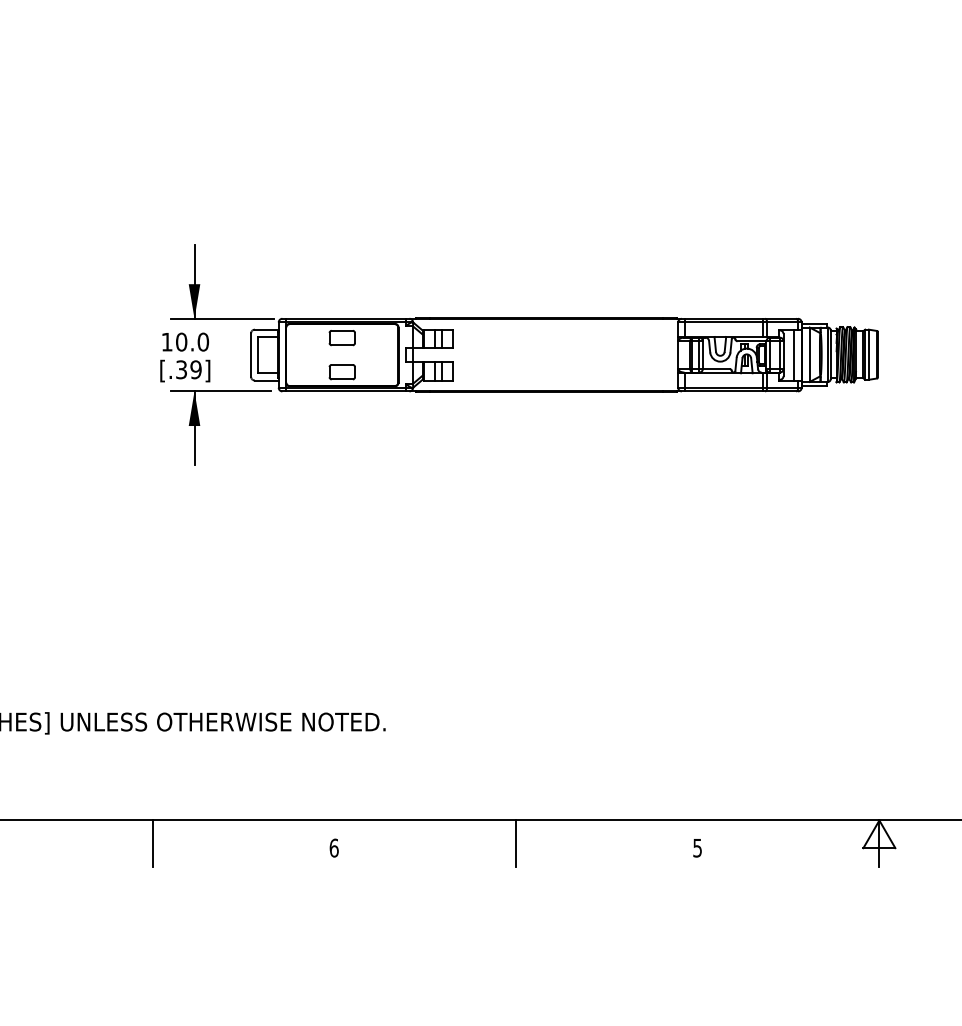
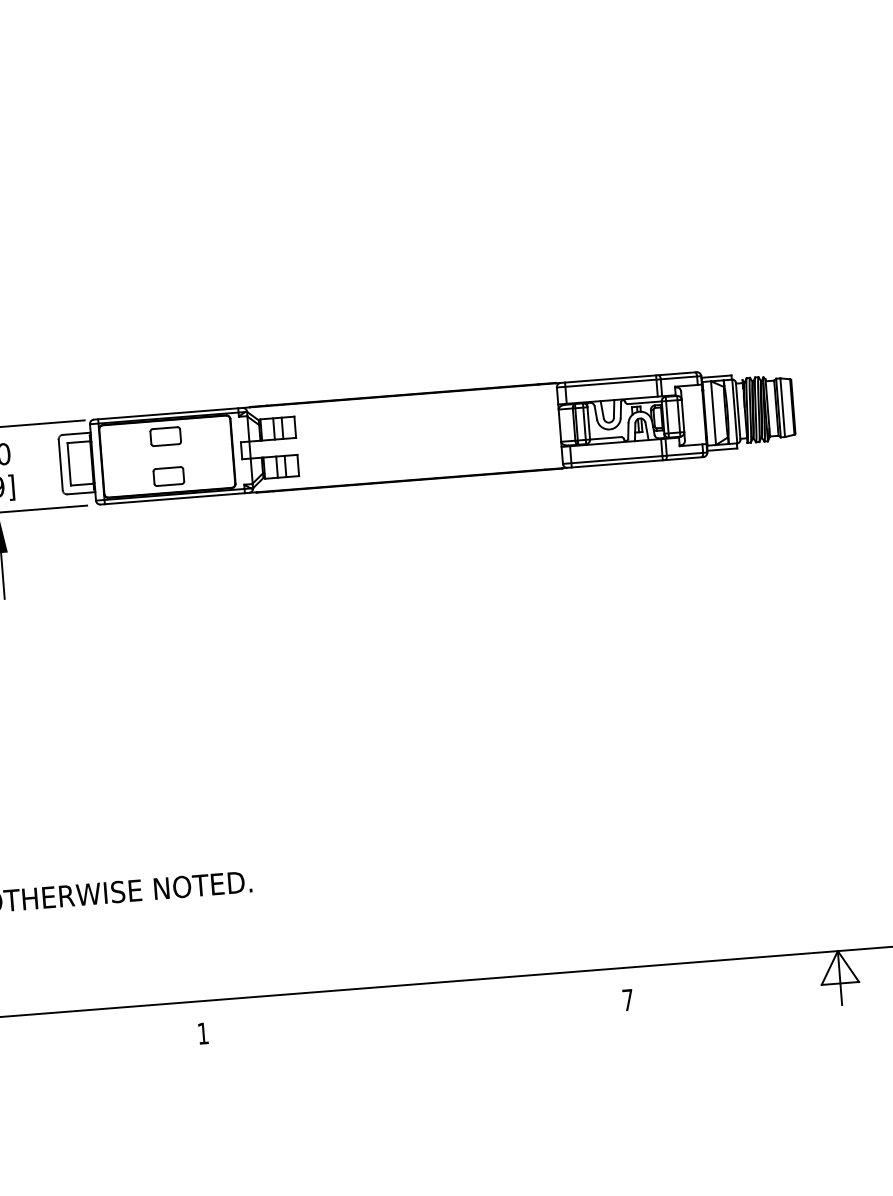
line: (794, 354) -> (695, 414), removed
line: (515, 843) -> (414, 1011), removed
text: (333, 847) -> (202, 1032), 6 -> 1
text: (697, 848) -> (627, 1000), 5 -> 7

